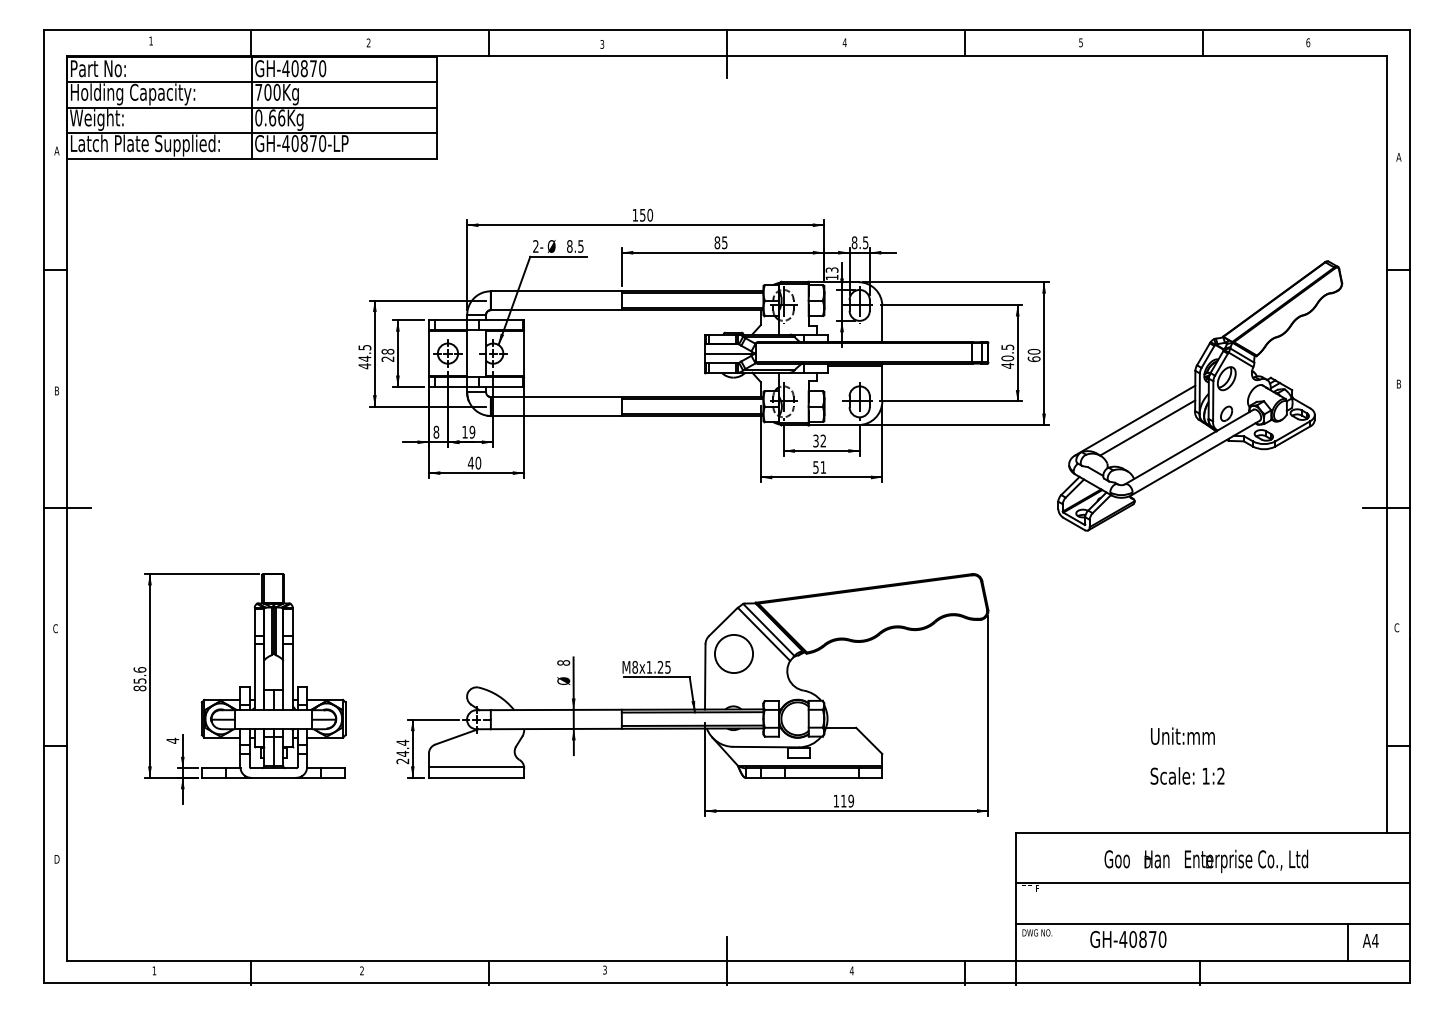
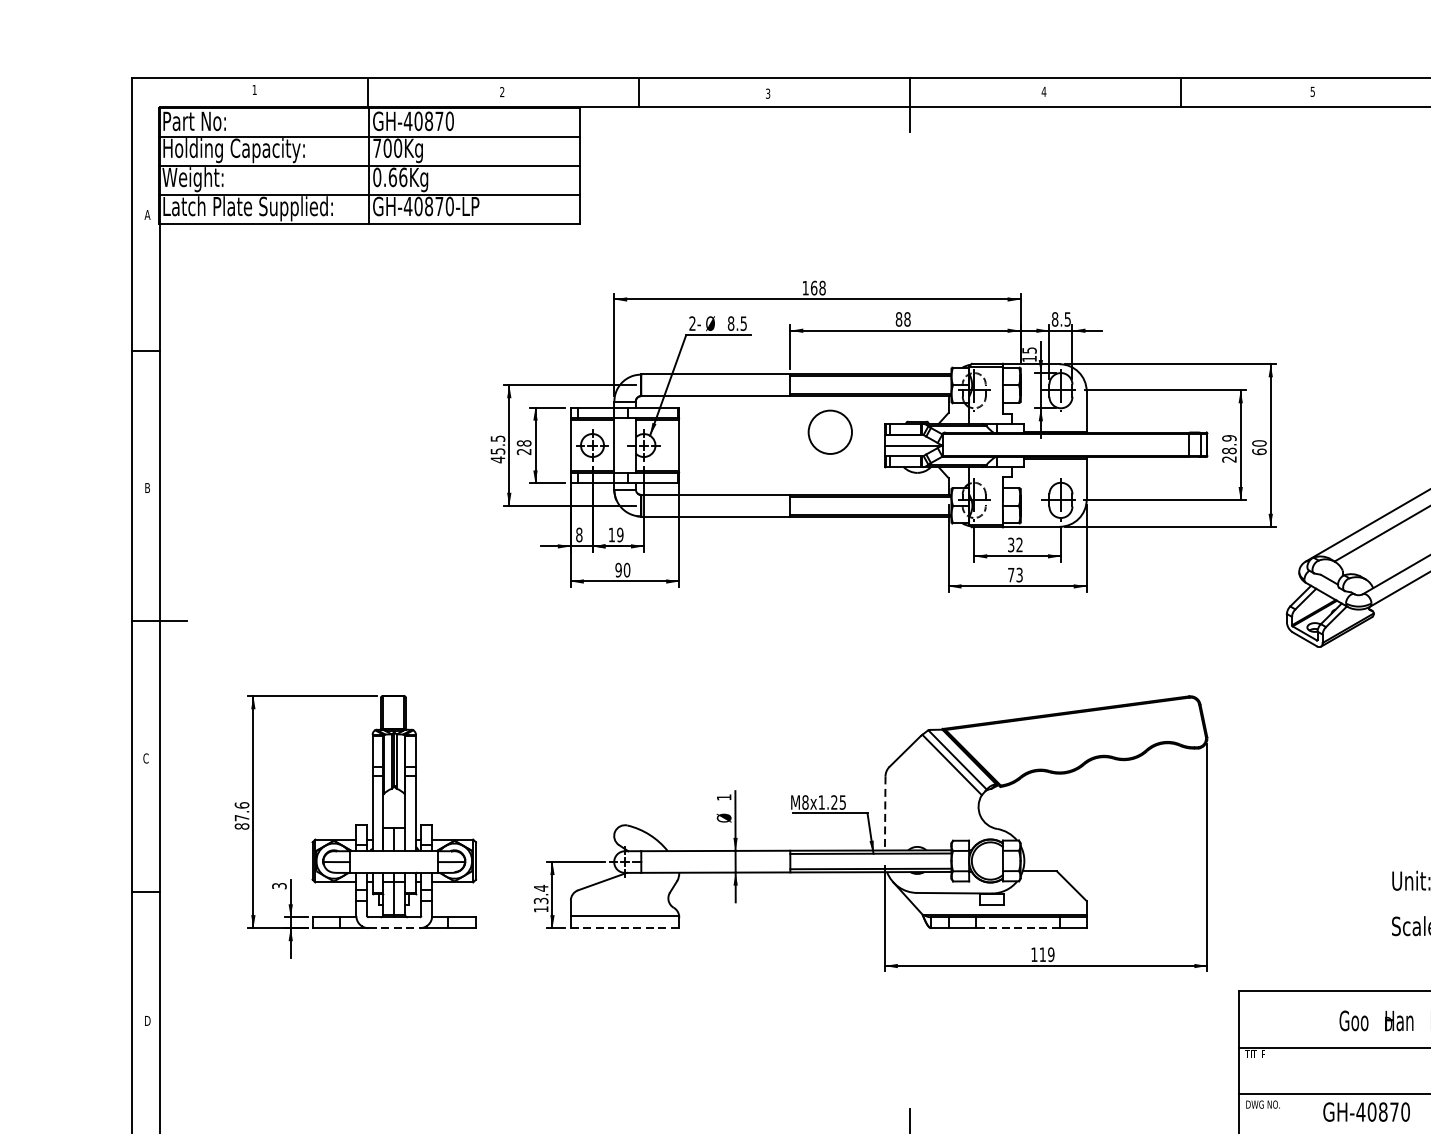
text: (646, 214) -> (818, 287), 150 -> 168
text: (724, 242) -> (907, 319), 85 -> 88
text: (831, 269) -> (1028, 349), 13 -> 15
text: (1007, 356) -> (1229, 448), 40.5 -> 28.9
text: (364, 358) -> (497, 451), 44.5 -> 45.5
text: (470, 462) -> (618, 569), 40 -> 90
text: (819, 467) -> (1015, 575), 51 -> 73
circle: (733, 653) -> (829, 431), moved
text: (563, 662) -> (723, 796), 8 -> 1
line: (705, 676) -> (885, 812), solid -> dashed
text: (139, 680) -> (241, 817), 85.6 -> 87.6
text: (172, 740) -> (279, 885), 4 -> 3
text: (402, 757) -> (540, 905), 24.4 -> 13.4
line: (273, 777) -> (393, 927), solid -> dashed
line: (476, 777) -> (624, 927), solid -> dashed
line: (821, 777) -> (1017, 927), solid -> dashed

